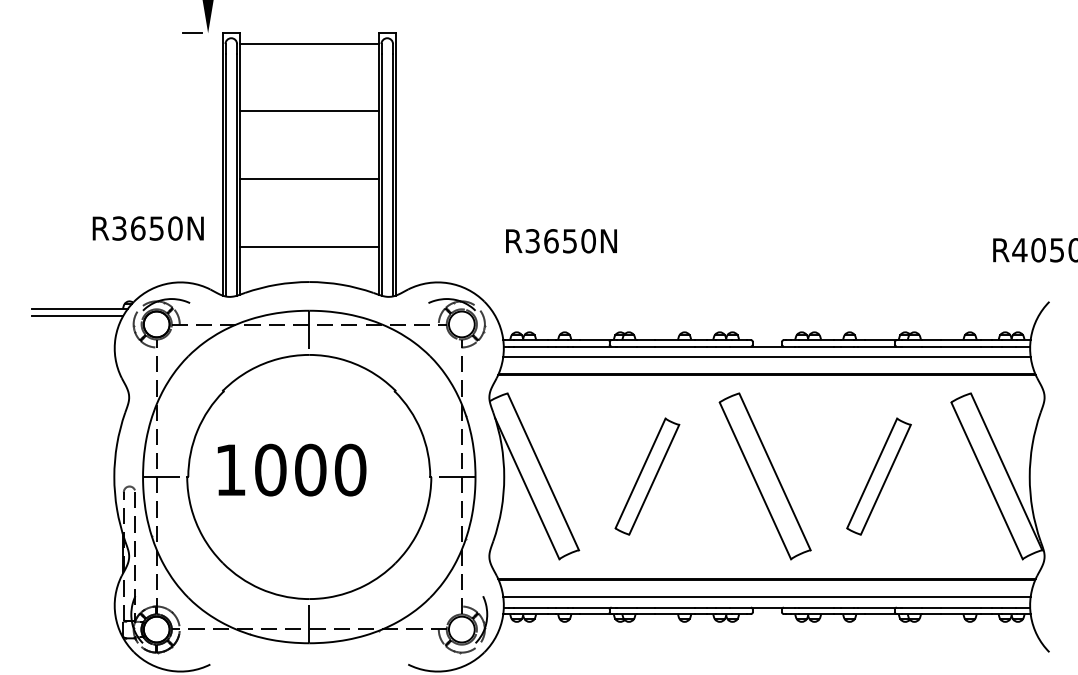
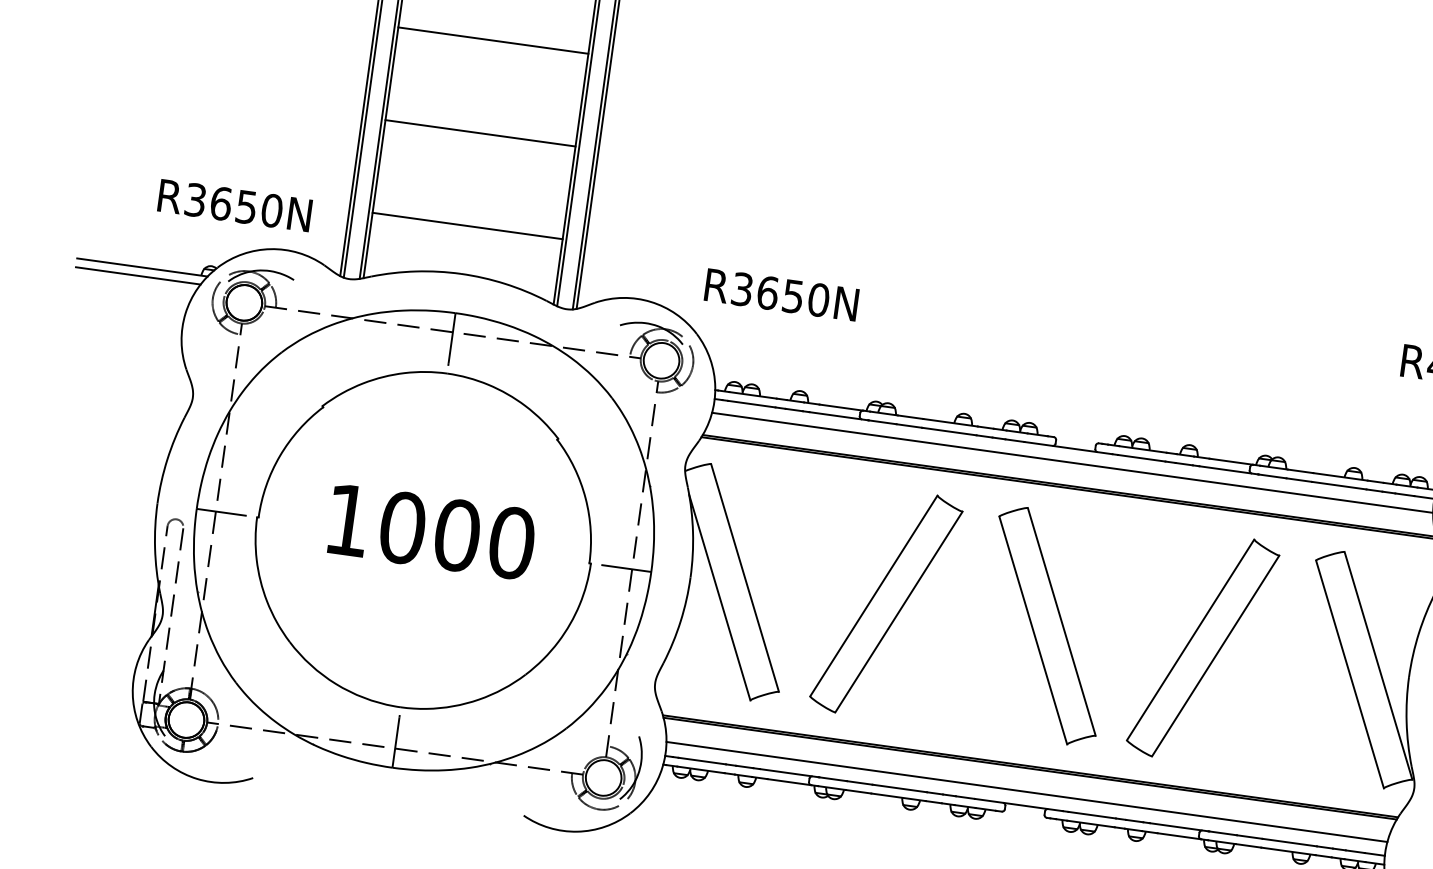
text: (147, 228) -> (233, 205), moved
text: (561, 241) -> (781, 295), moved
text: (291, 469) -> (431, 530), moved
part: (647, 476) -> (886, 603), size x1.43
part: (878, 476) -> (1202, 647), size x1.43

